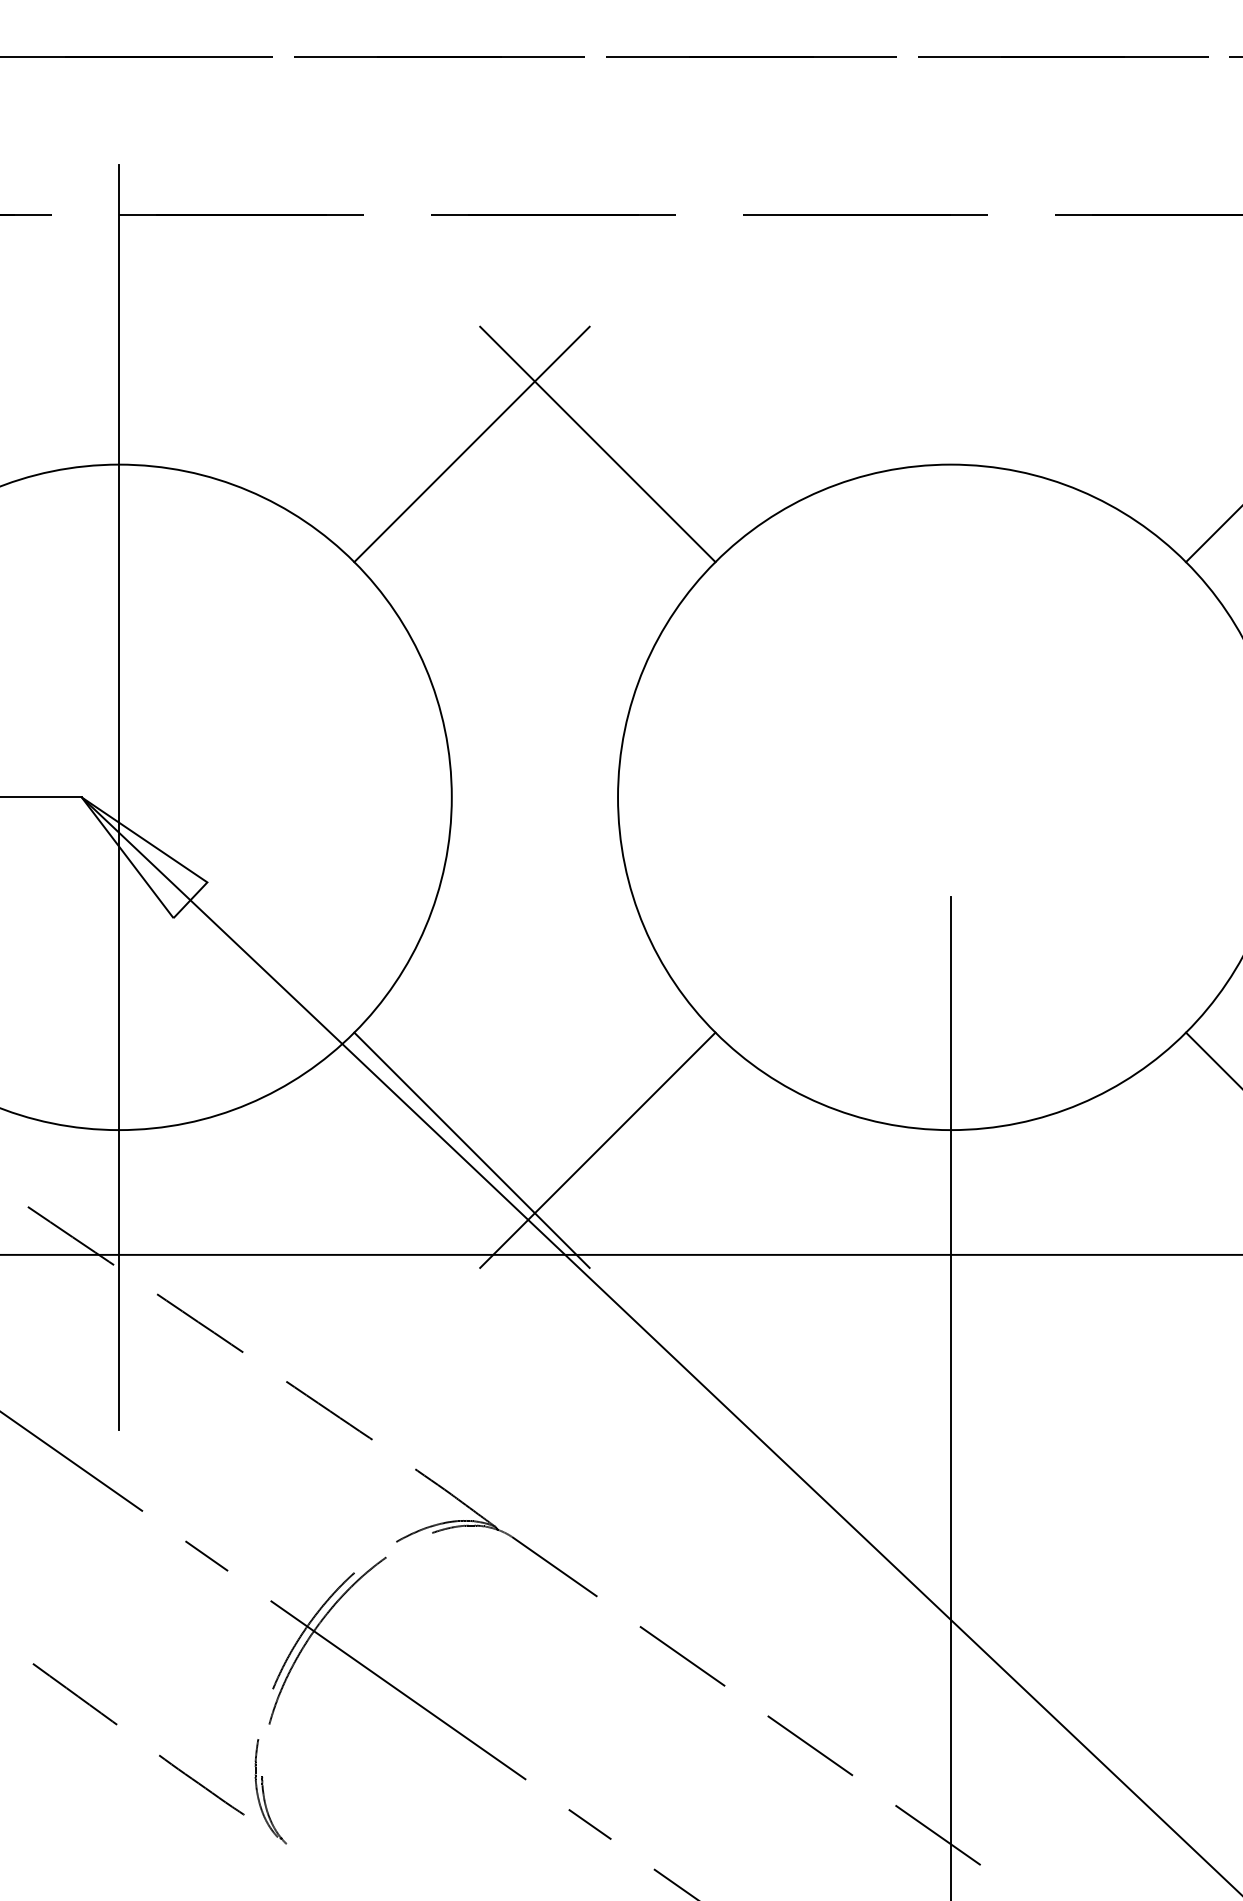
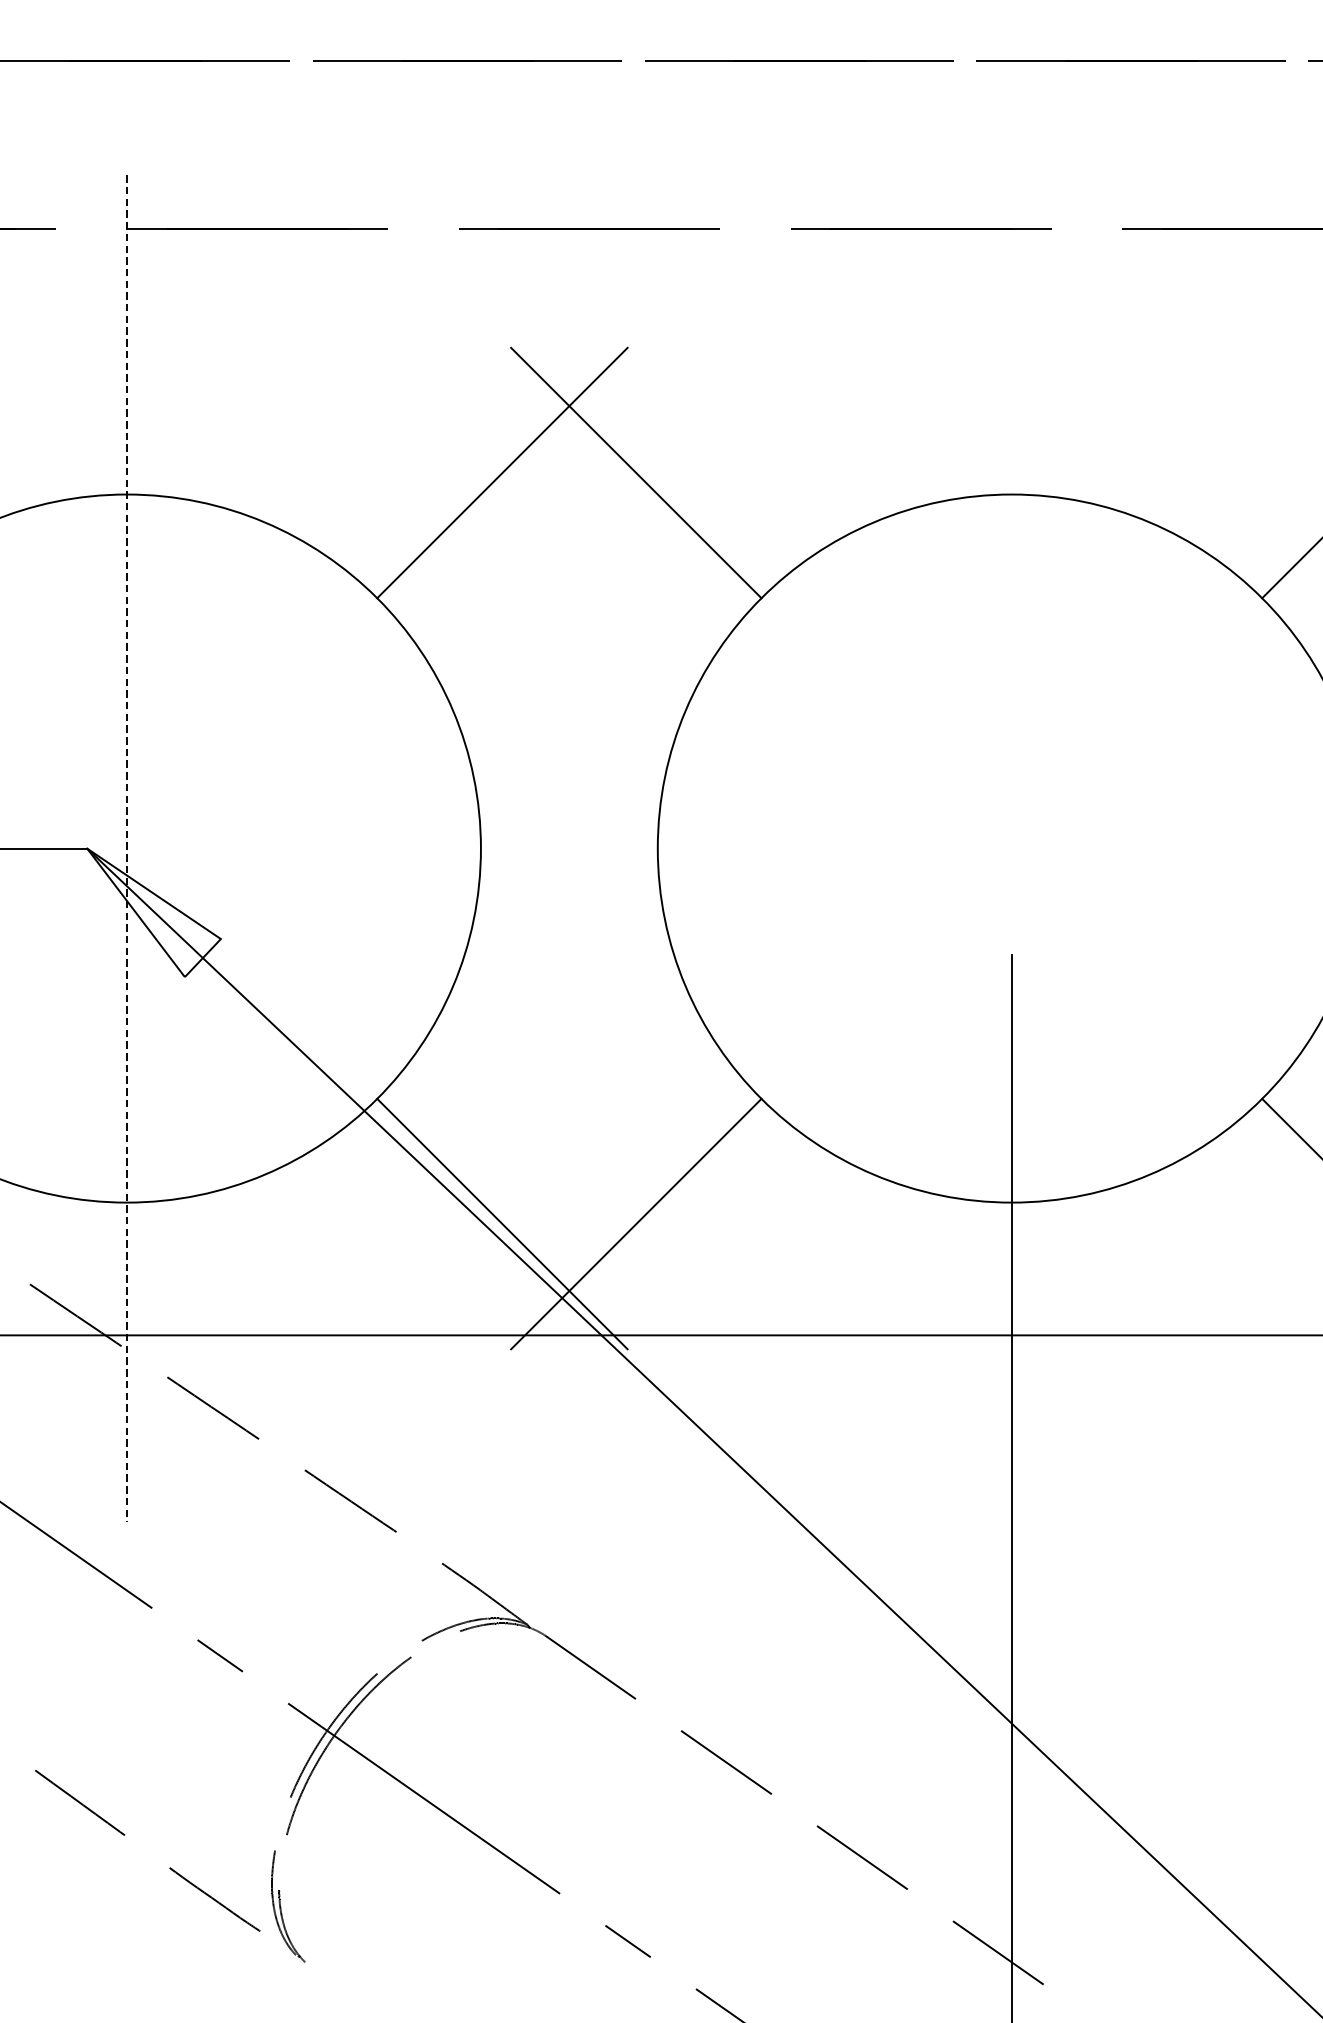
line: (119, 797) -> (127, 848), solid -> dashed

